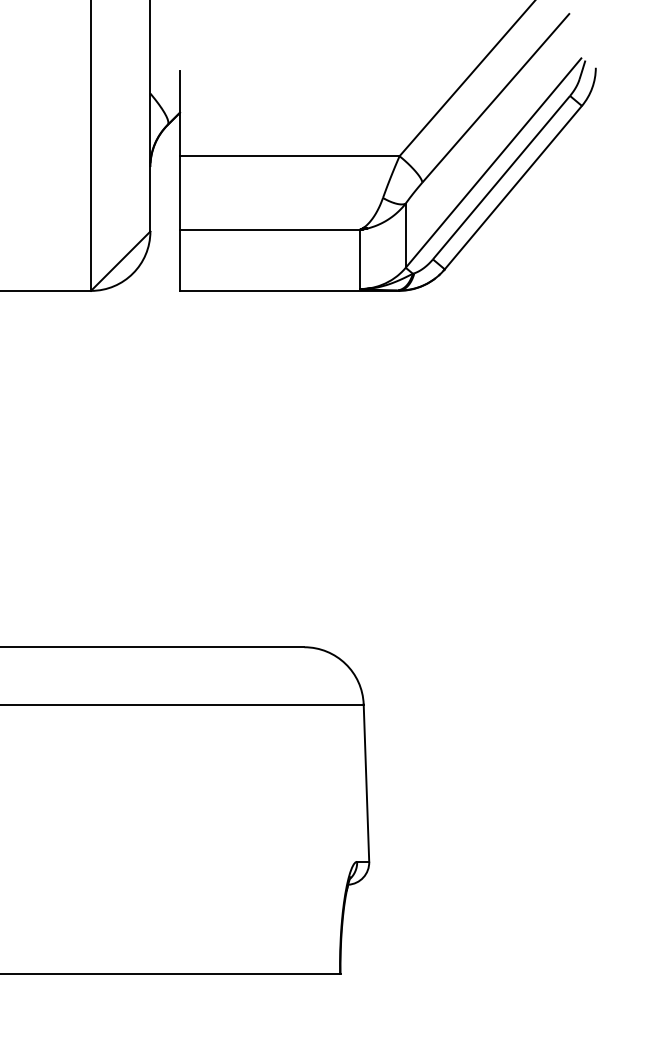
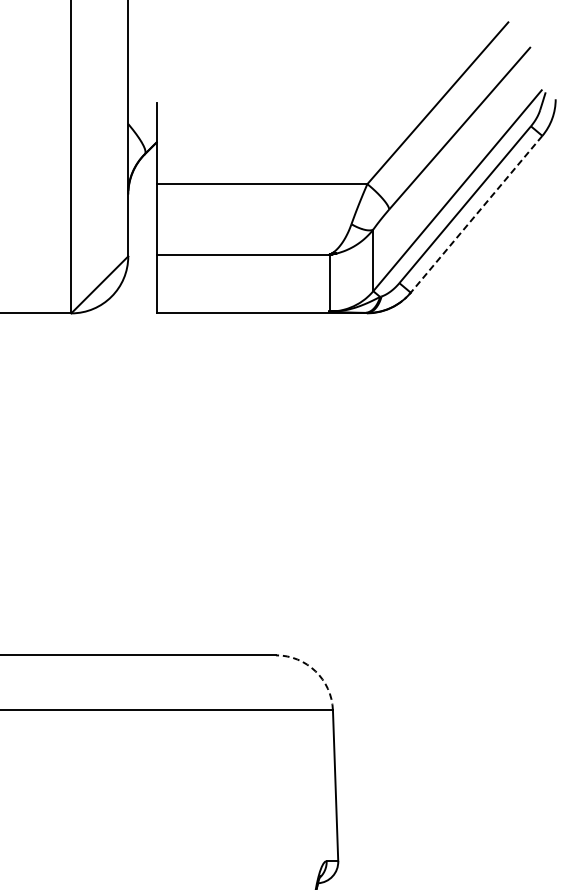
line: (513, 187) -> (476, 214), solid -> dashed
arc: (345, 663) -> (315, 670), solid -> dashed

